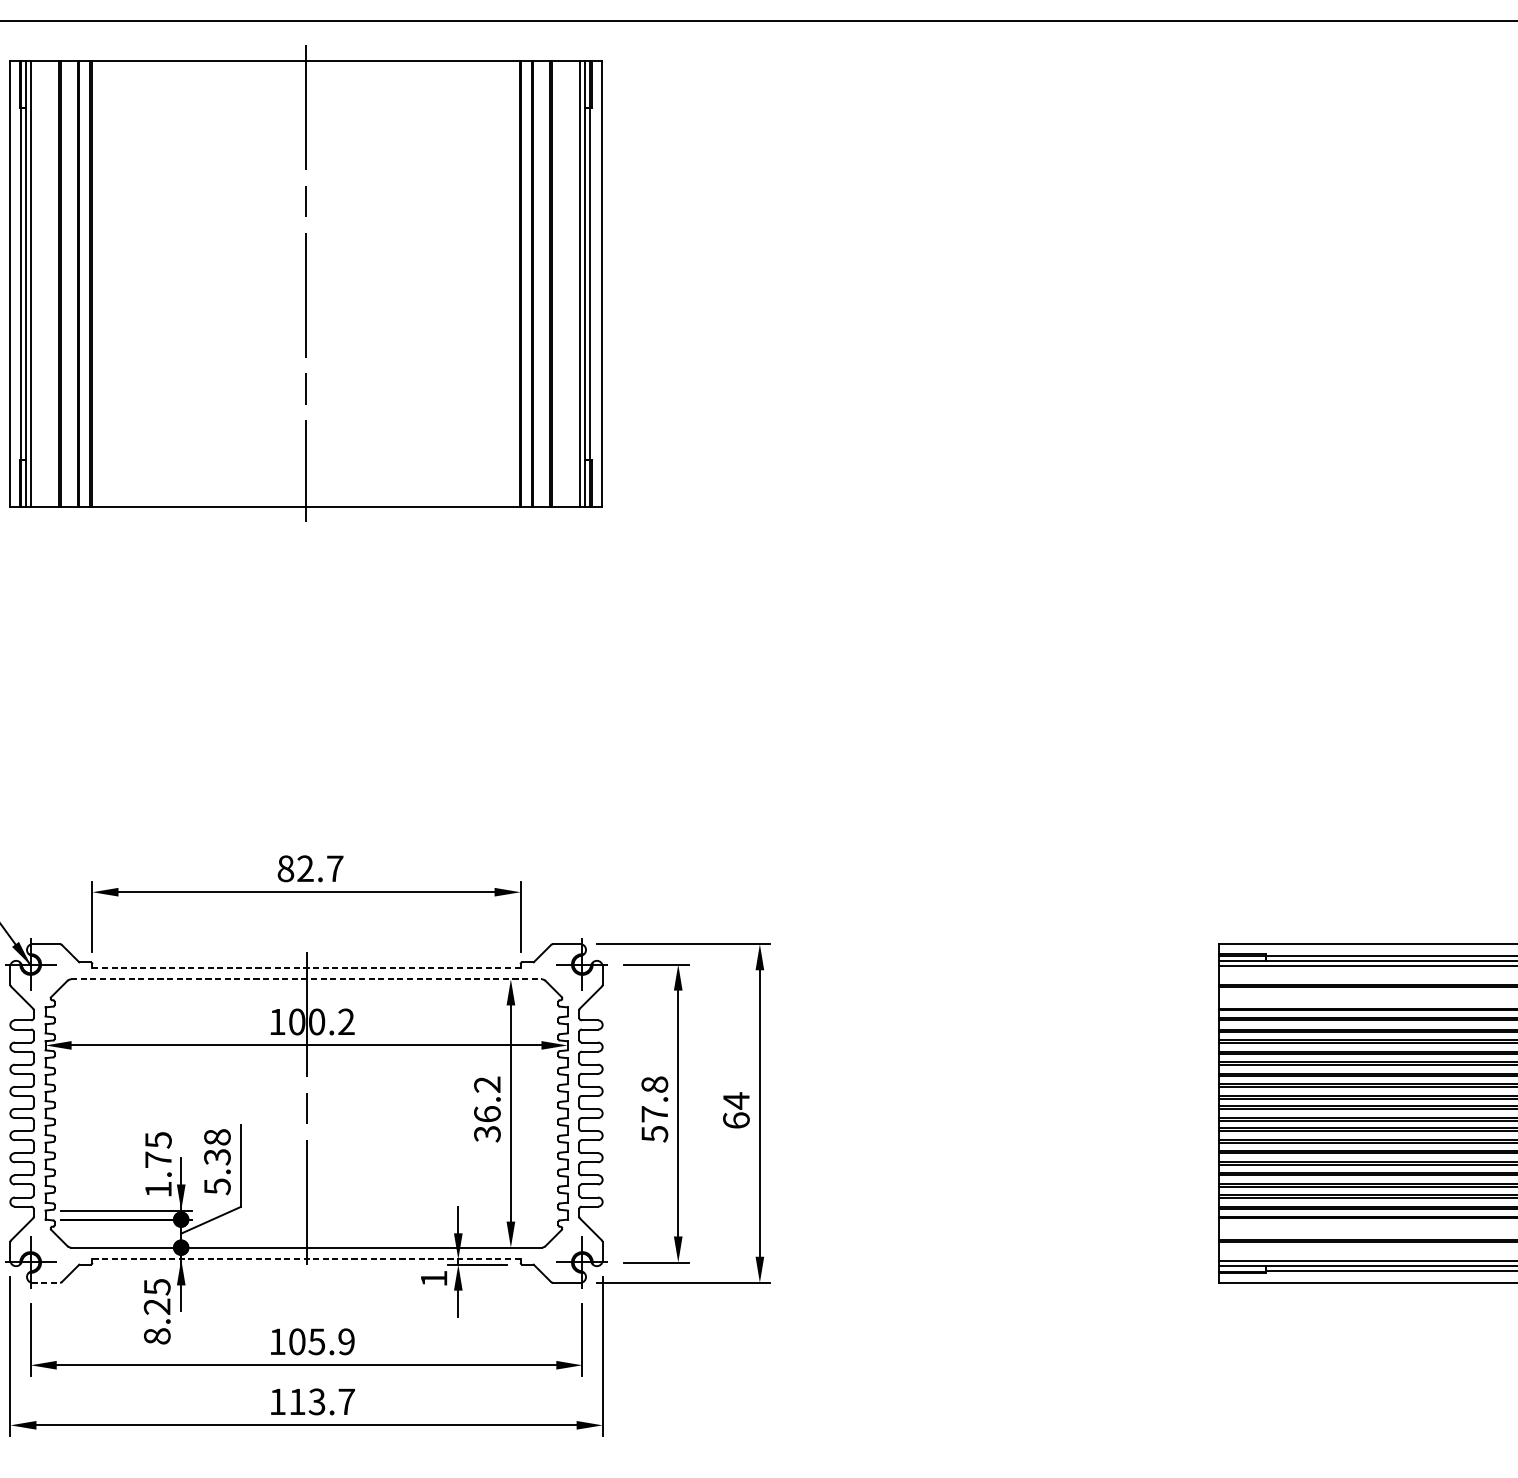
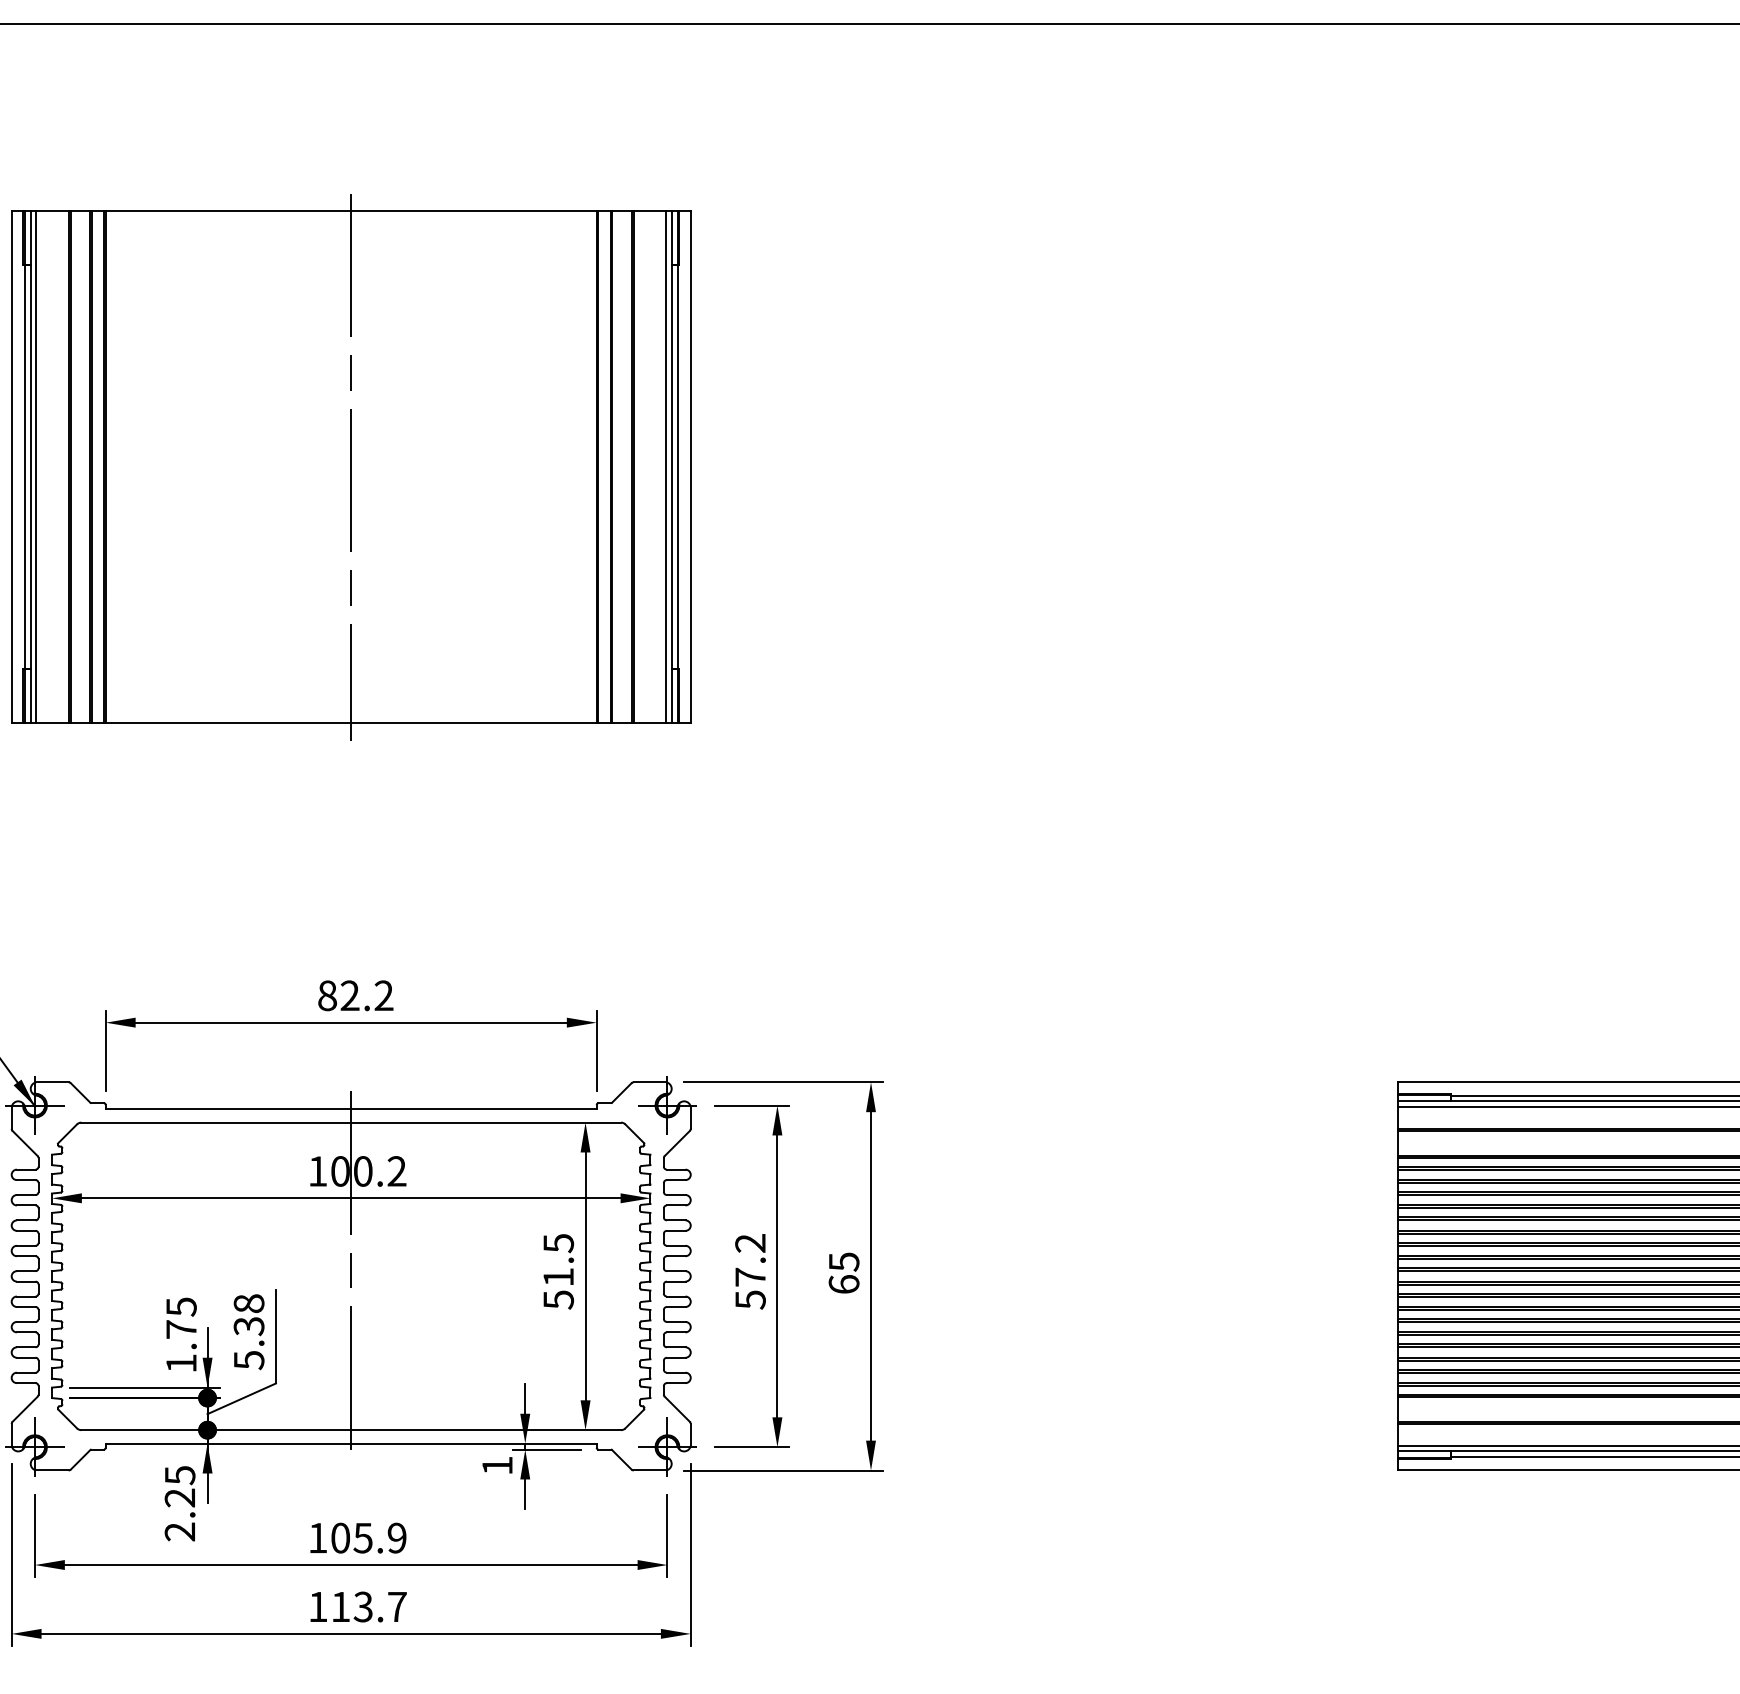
part: (305, 284) -> (351, 467), moved
text: (334, 868) -> (383, 995), 82.7 -> 82.2
line: (305, 967) -> (350, 1109), dashed -> solid
line: (306, 979) -> (351, 1122), dashed -> solid
text: (654, 1083) -> (750, 1242), 57.8 -> 57.2
text: (736, 1100) -> (844, 1261), 64 -> 65
text: (487, 1109) -> (558, 1271), 36.2 -> 51.5
line: (306, 1259) -> (351, 1443), dashed -> solid
line: (45, 1282) -> (52, 1470), dashed -> solid
text: (156, 1336) -> (179, 1531), 8.25 -> 2.25

